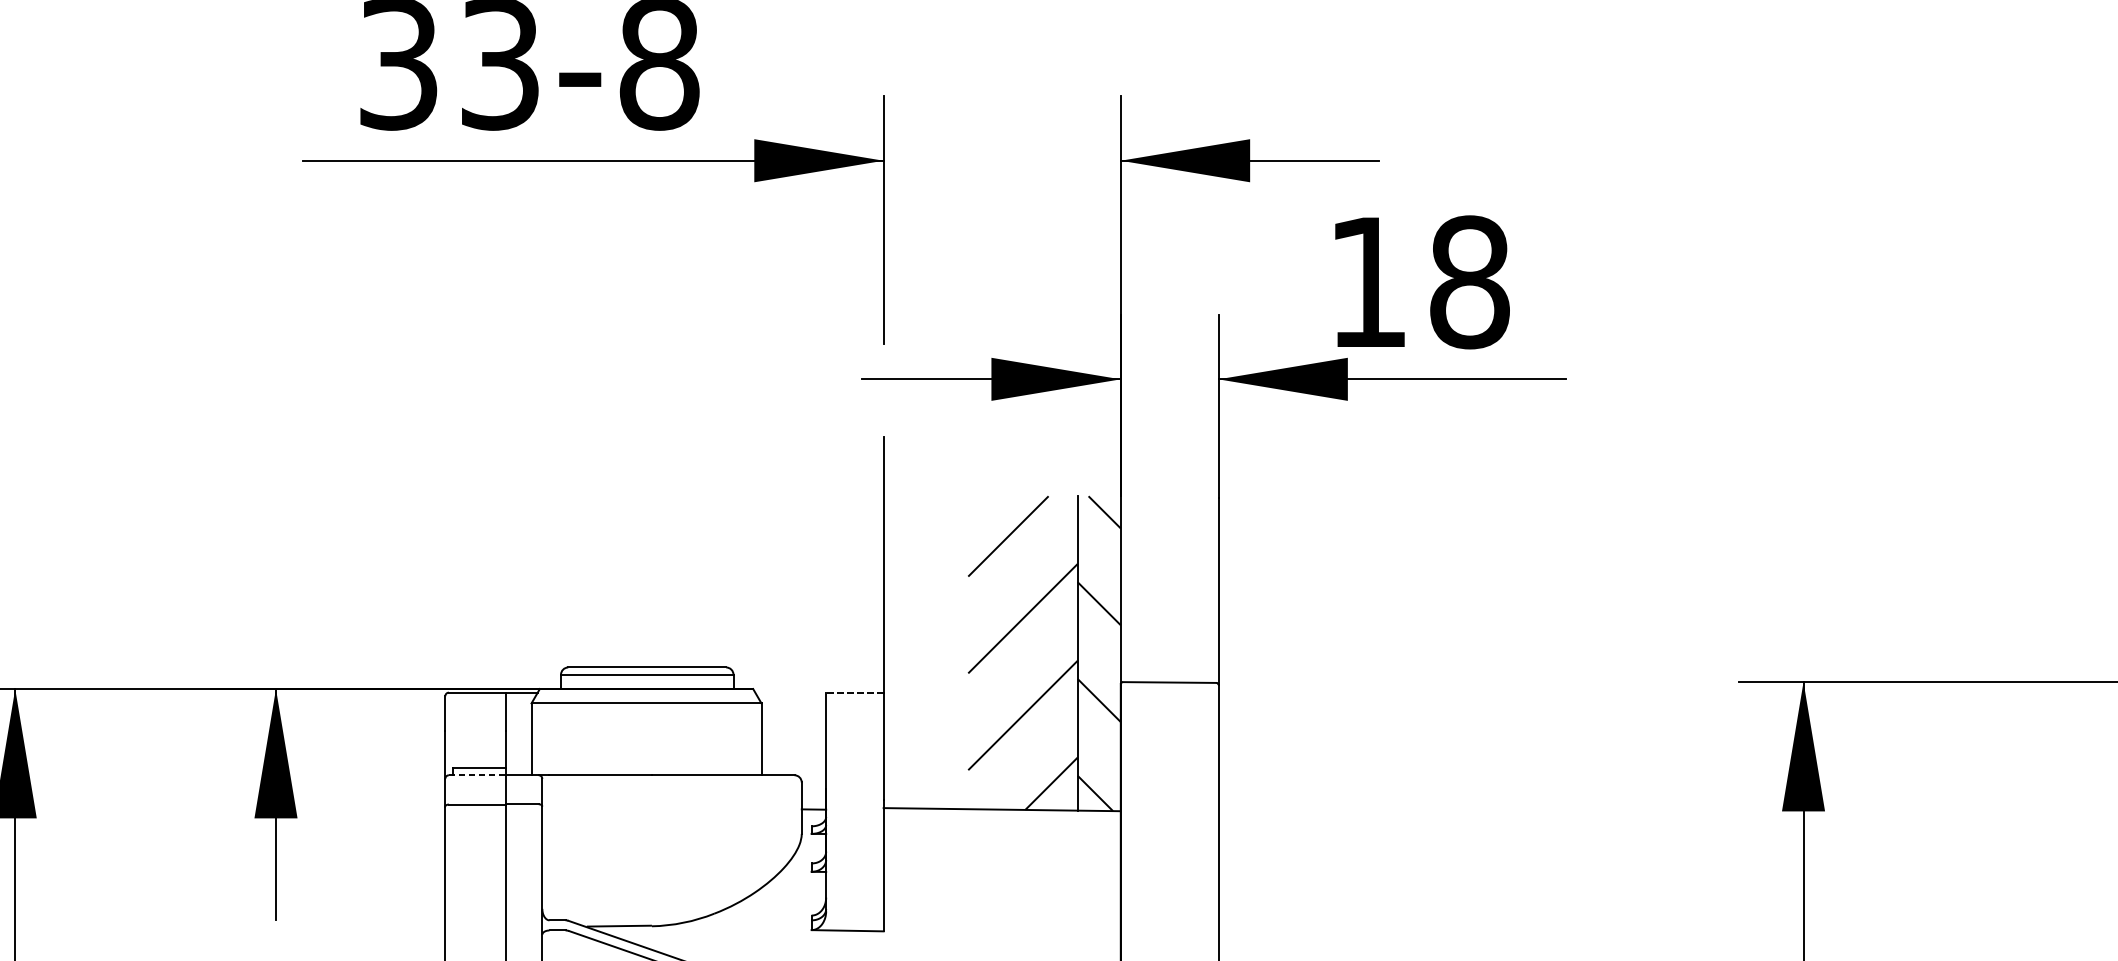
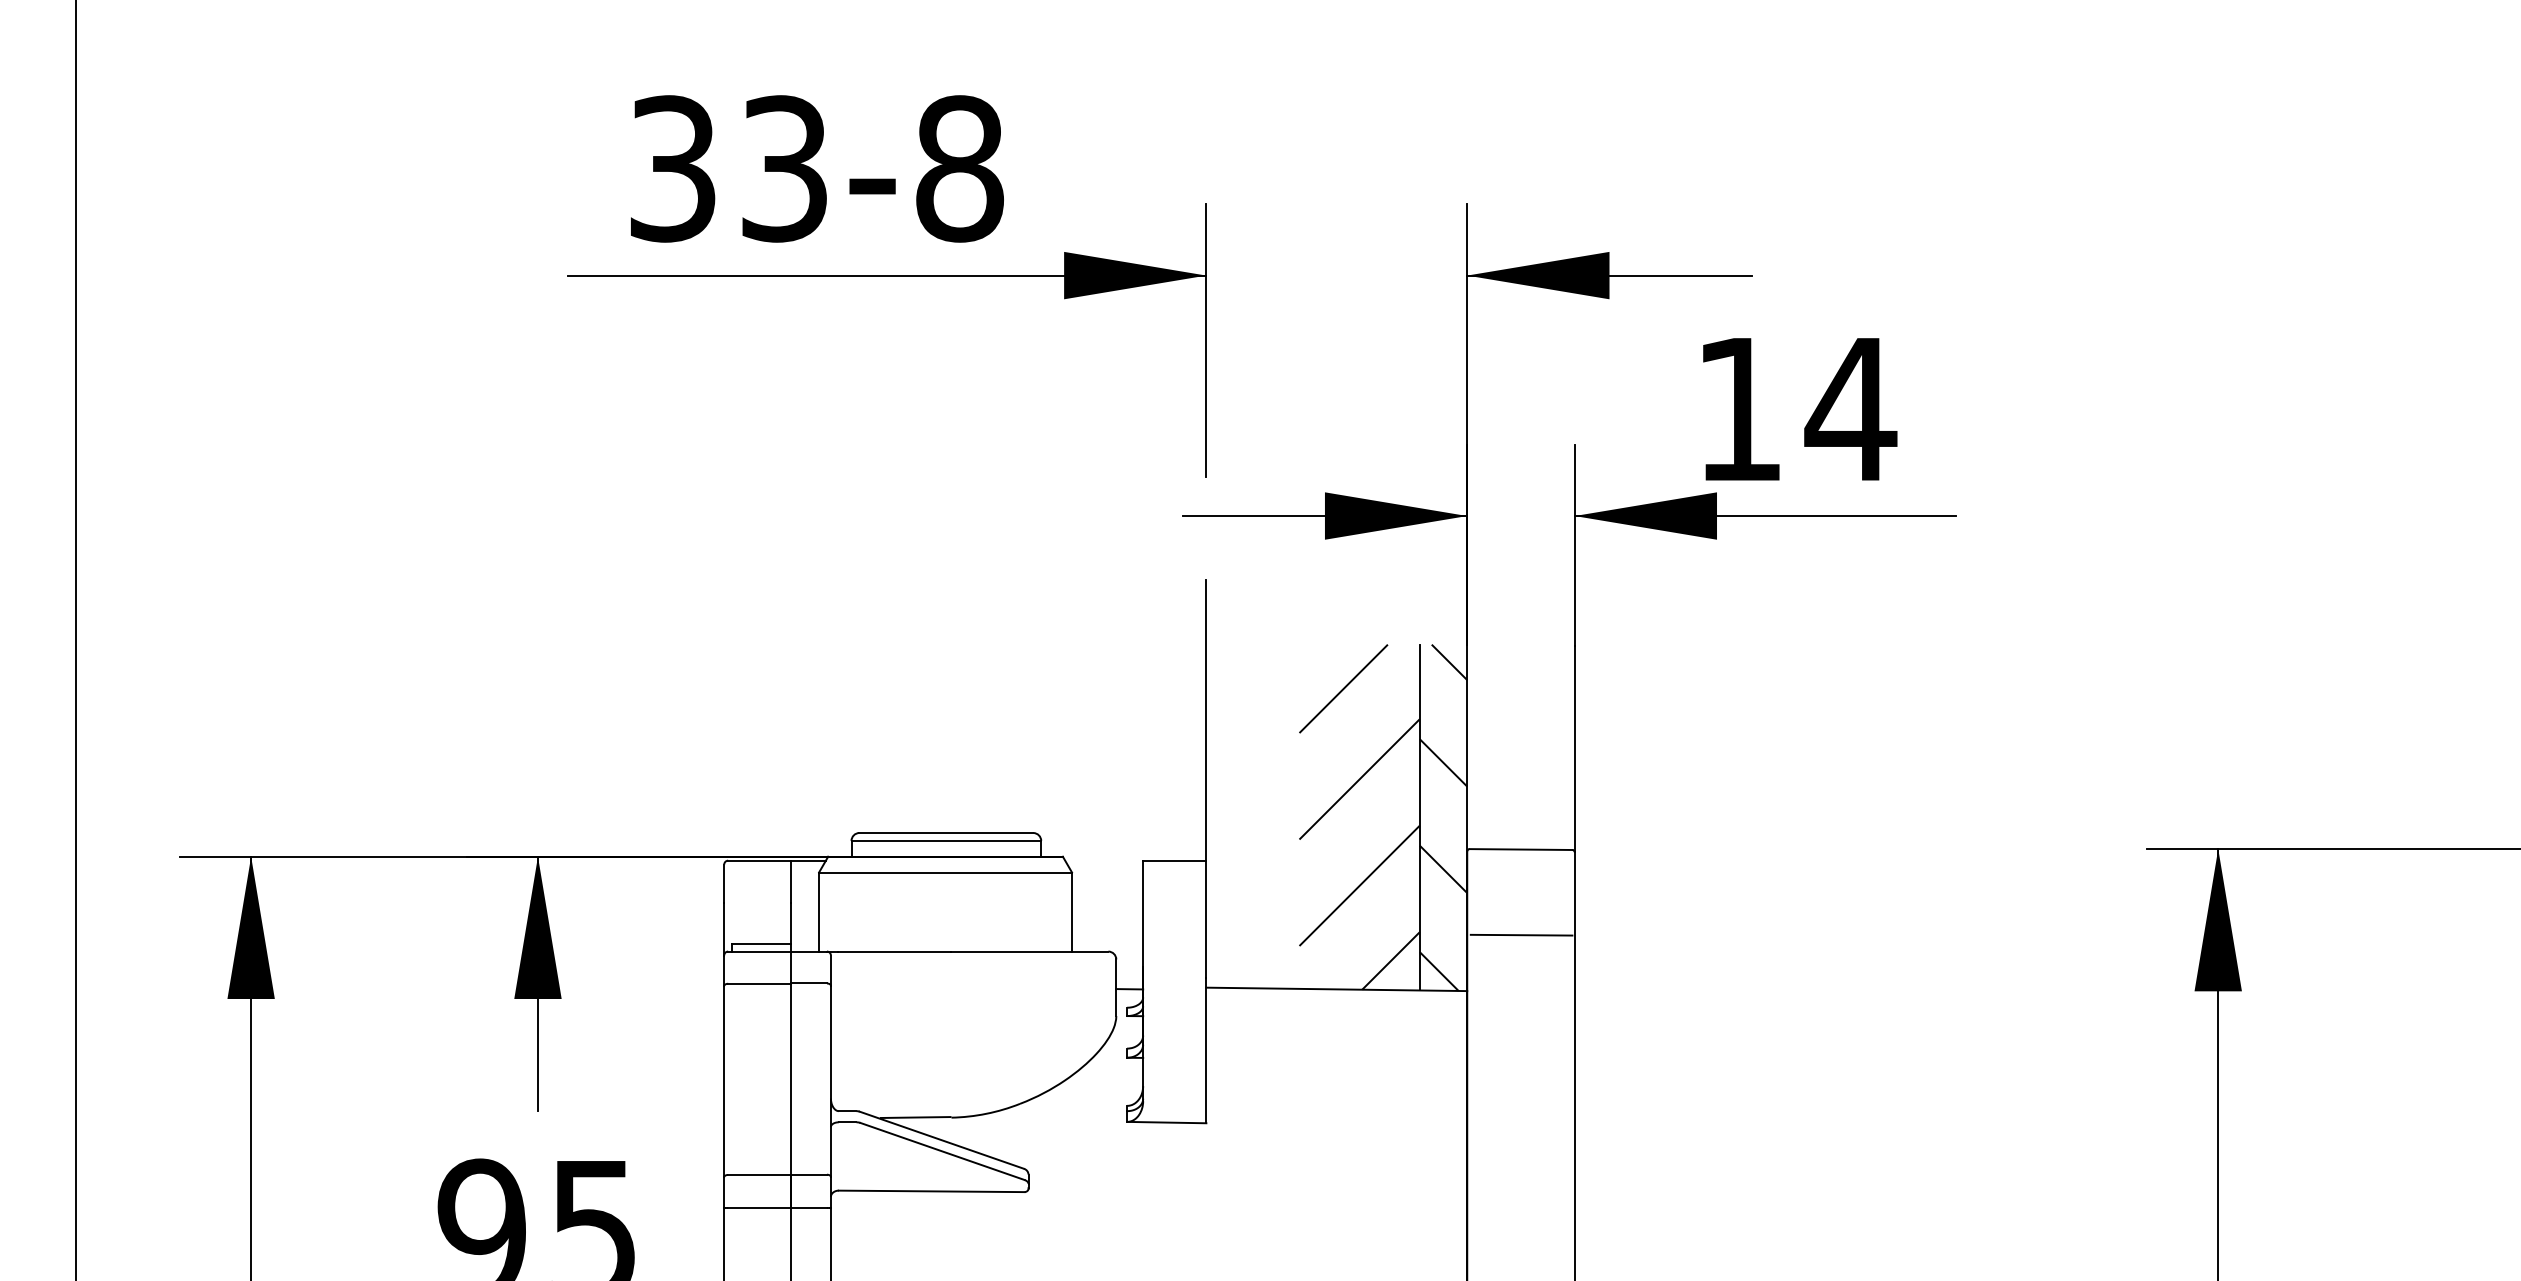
text: (1469, 282) -> (1850, 409), 18 -> 14
line: (854, 692) -> (1174, 860), dashed -> solid
line: (1170, 759) -> (1521, 934), added
line: (477, 775) -> (759, 951), dashed -> solid

